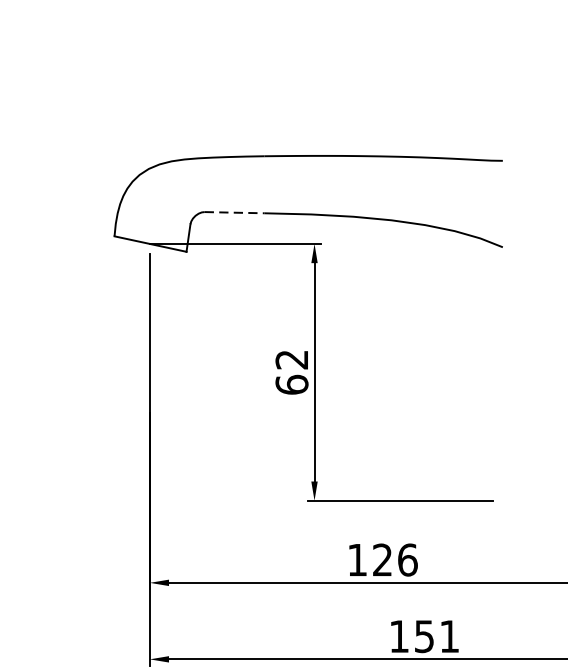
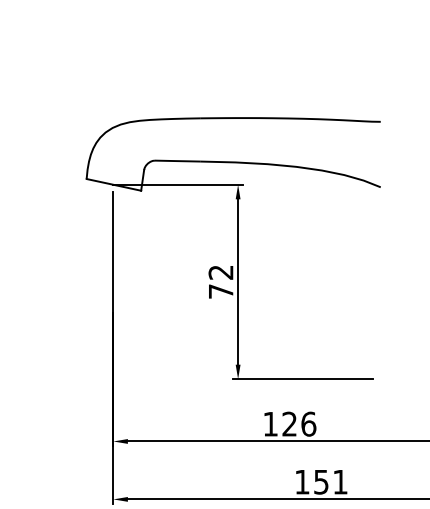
line: (234, 213) -> (177, 161), dashed -> solid
text: (291, 384) -> (220, 291), 62 -> 72

